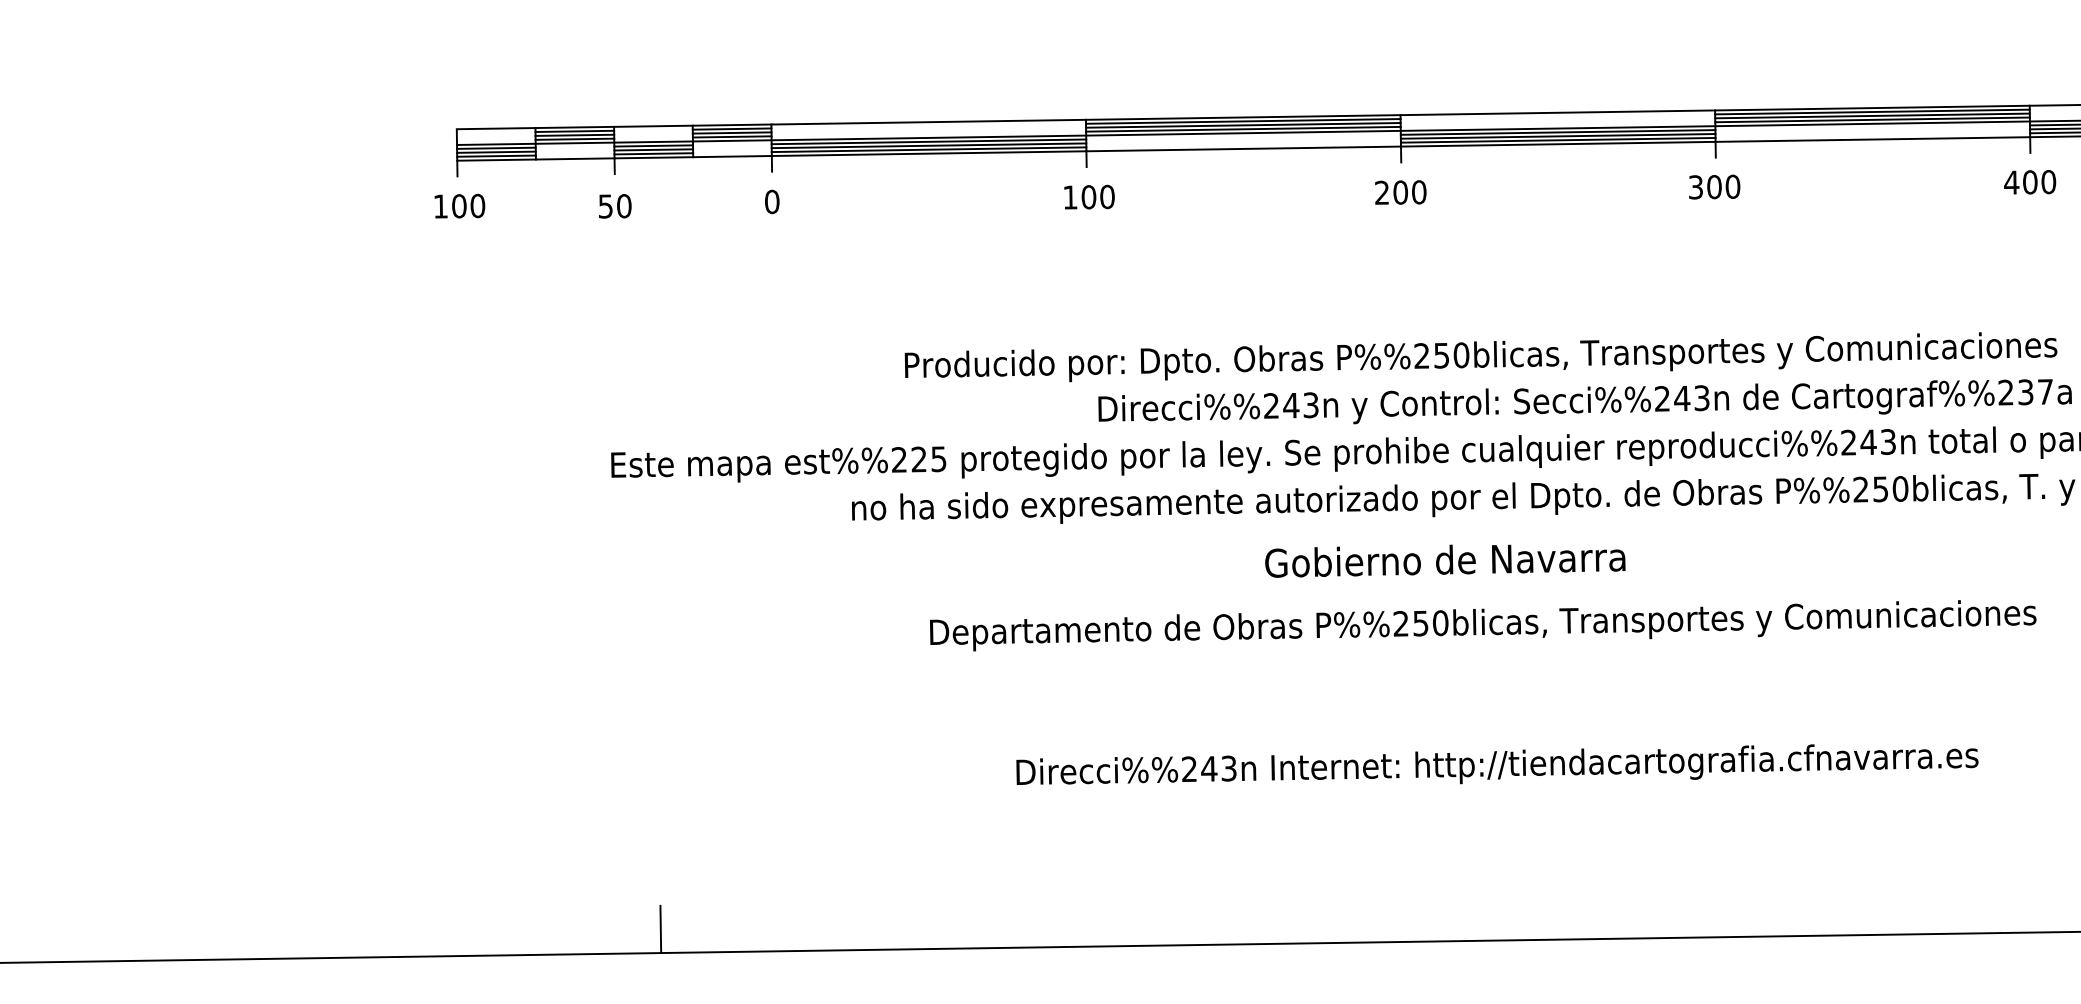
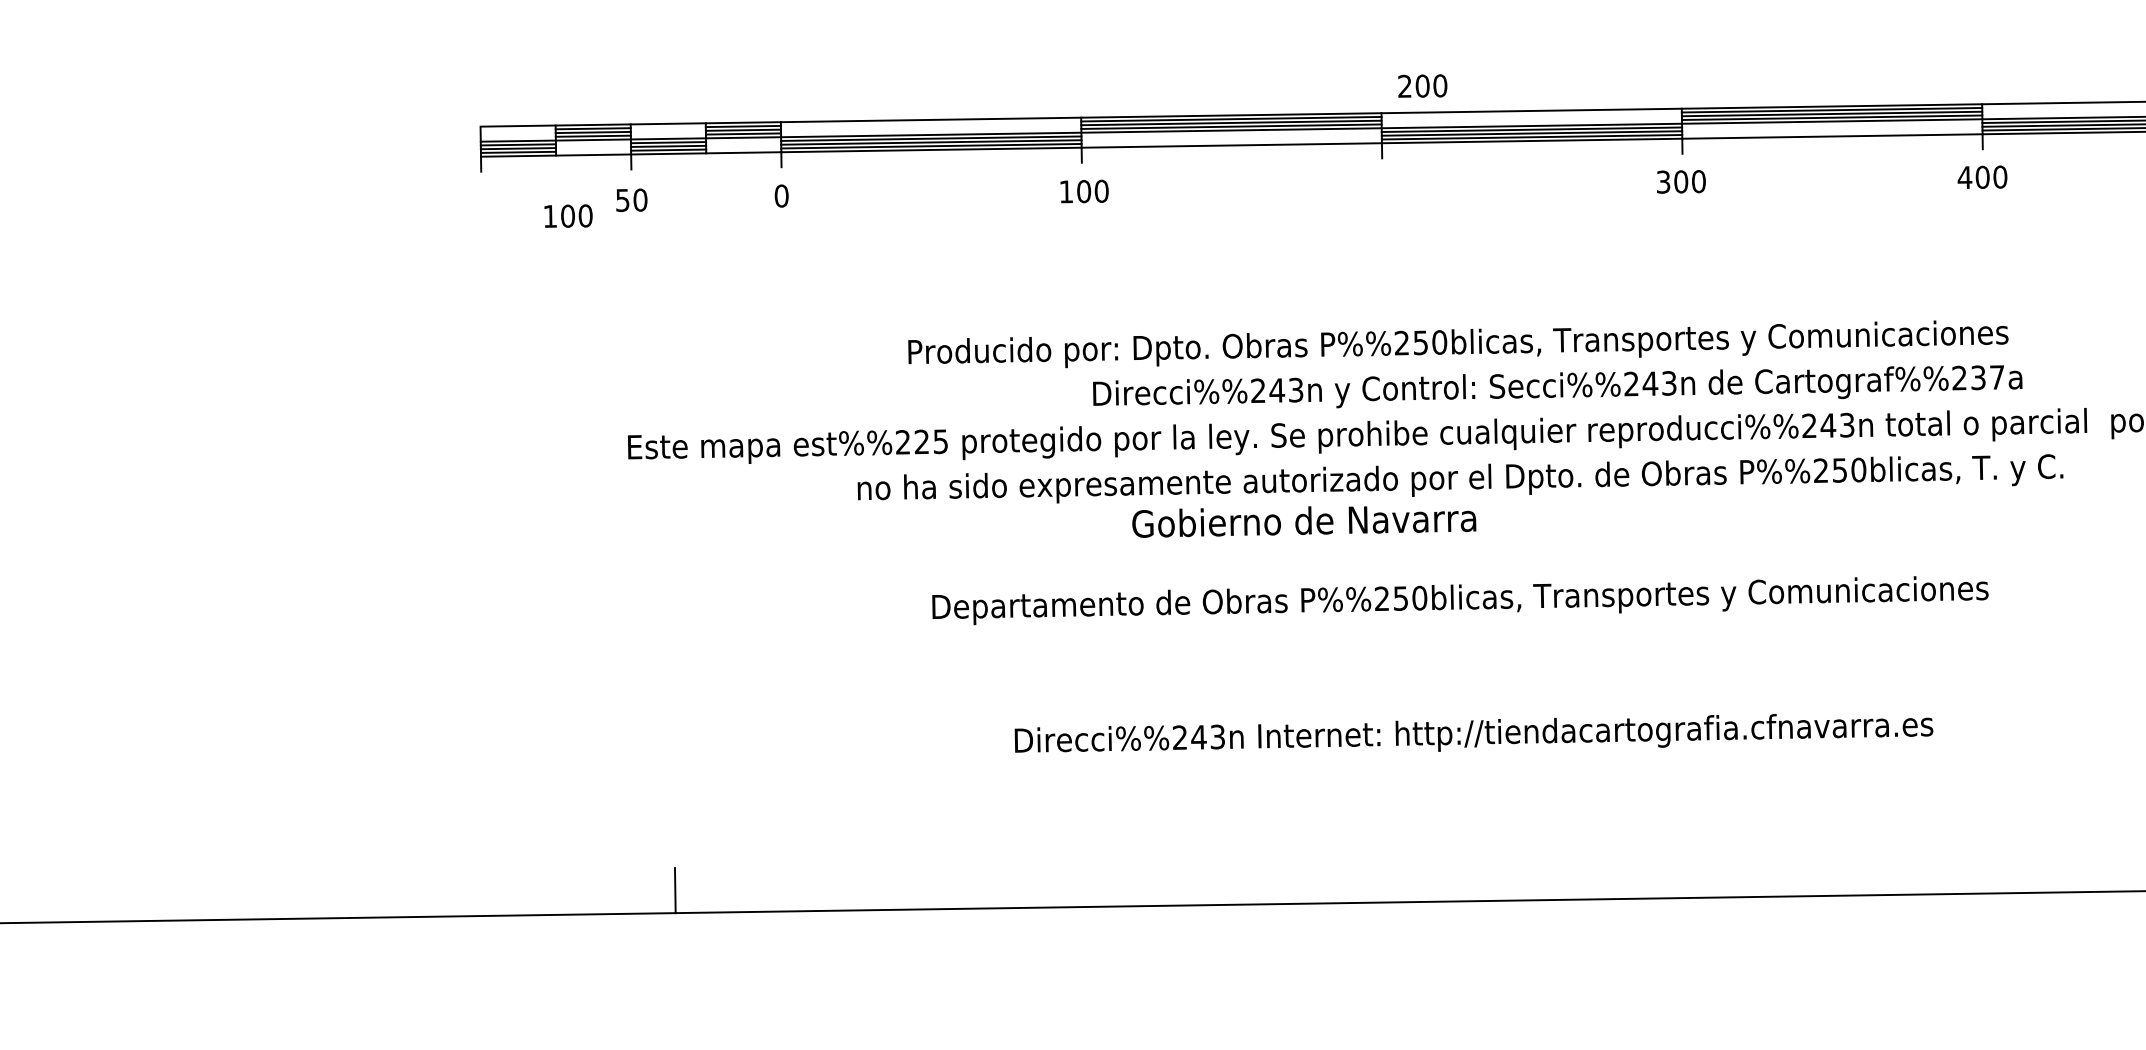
text: (1400, 191) -> (1422, 85), moved
text: (459, 205) -> (568, 215), moved
text: (1445, 560) -> (1304, 521), moved

